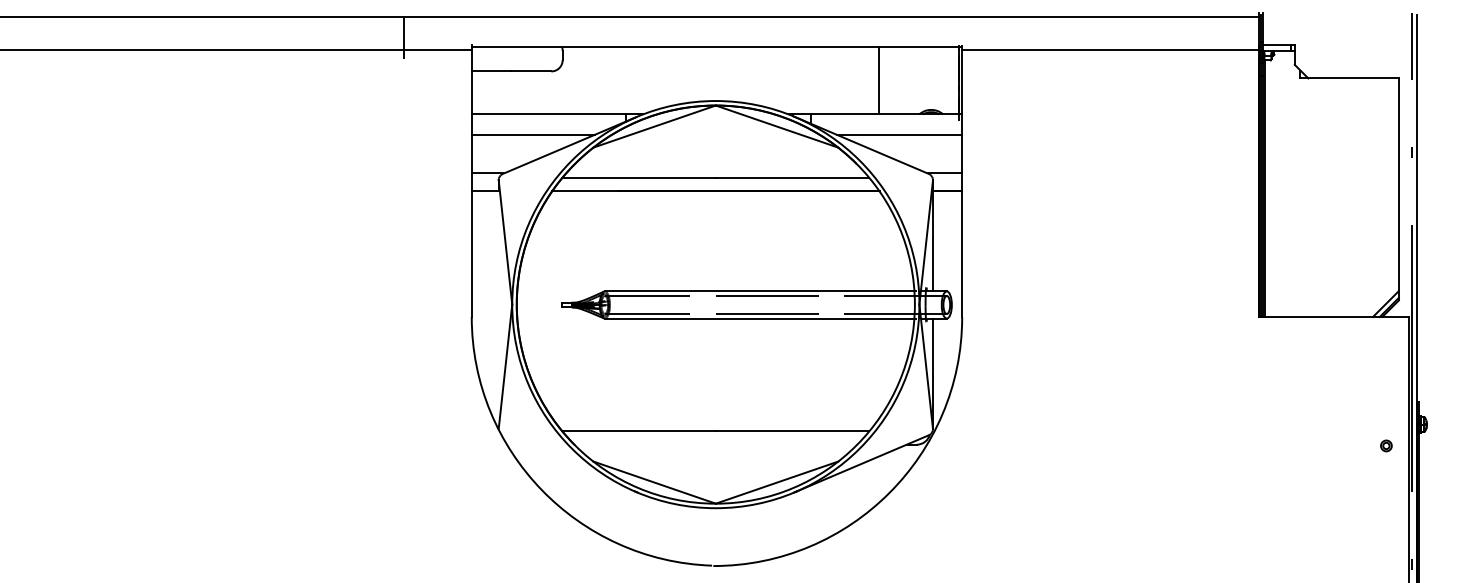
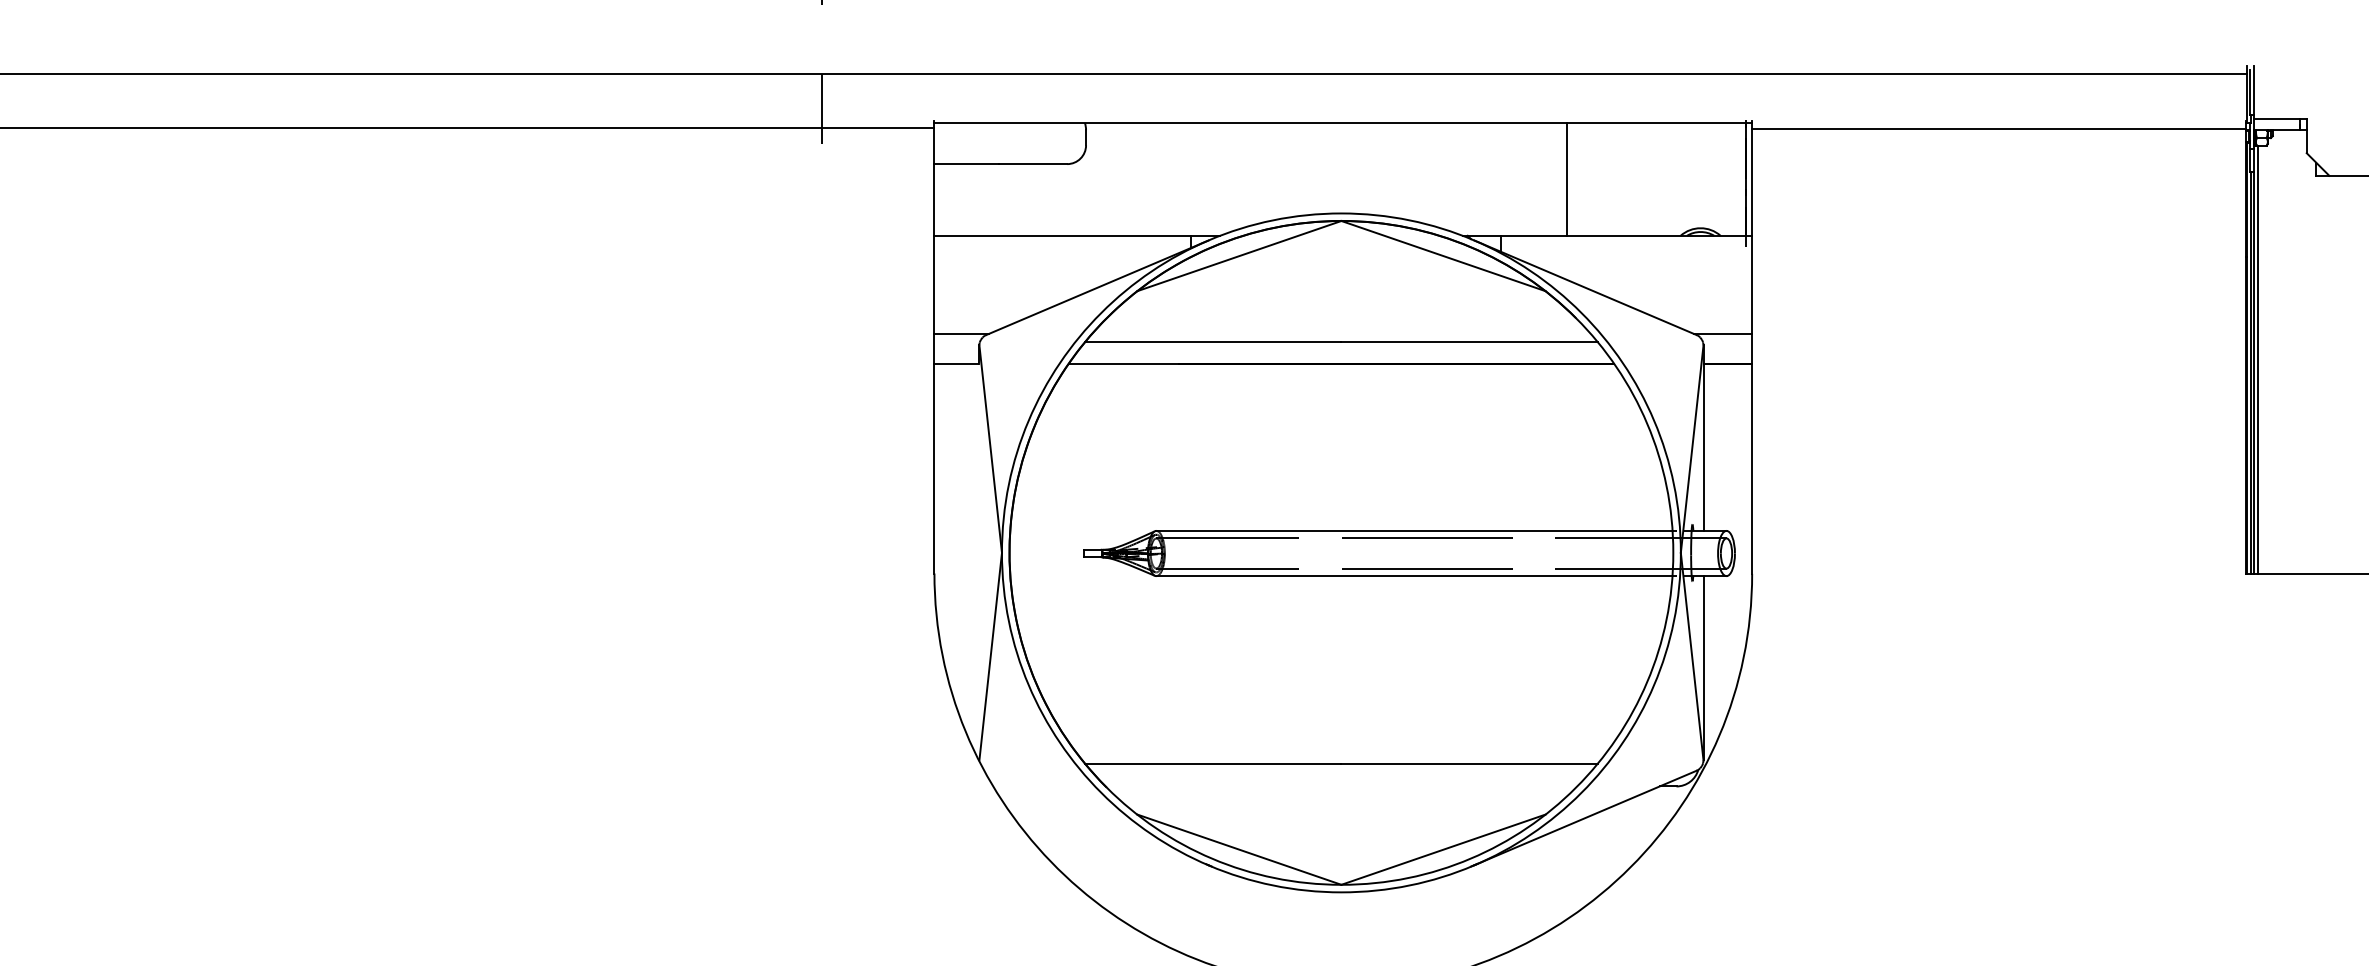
line: (879, 80) -> (1567, 179), moved
line: (532, 134) -> (1035, 269), removed
line: (899, 134) -> (1647, 269), removed

